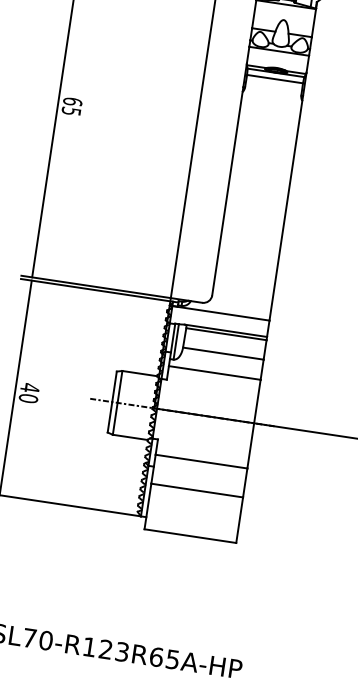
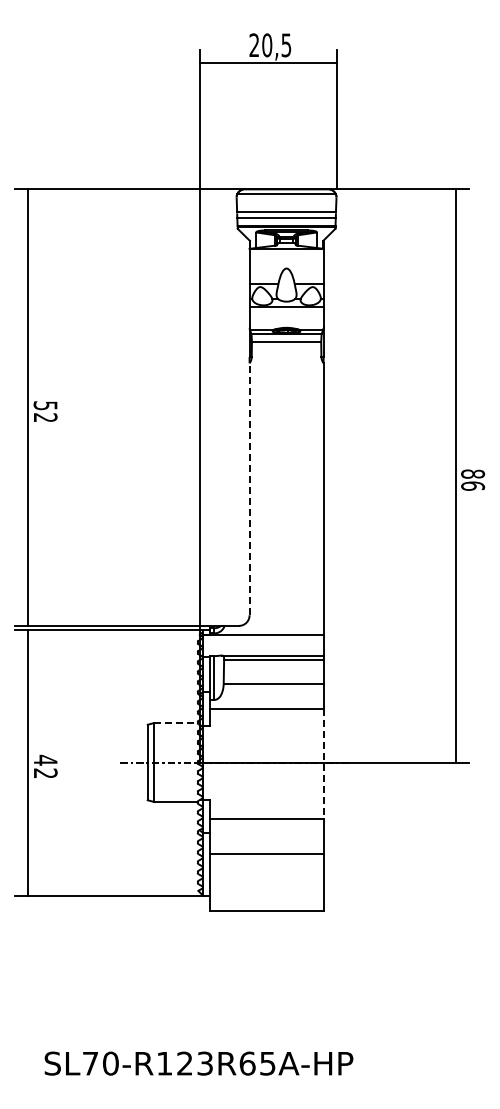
text: (72, 106) -> (45, 411), 65 -> 52
line: (227, 193) -> (249, 489), solid -> dashed
line: (140, 374) -> (176, 723), solid -> dashed
text: (28, 398) -> (45, 773), 40 -> 42
line: (253, 424) -> (323, 763), solid -> dashed

